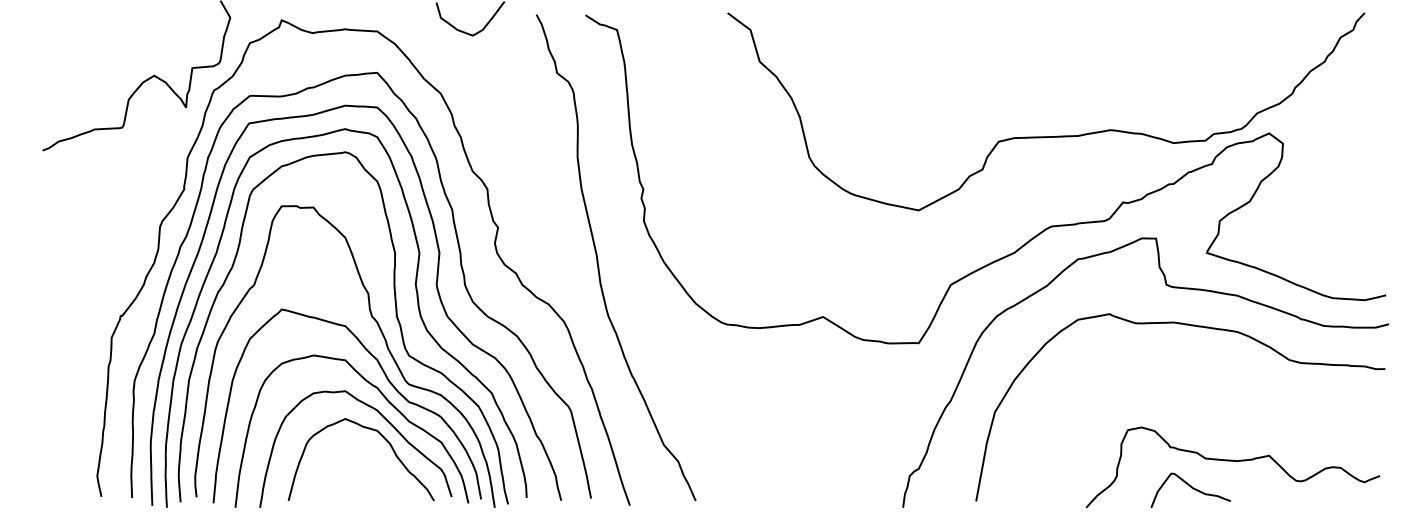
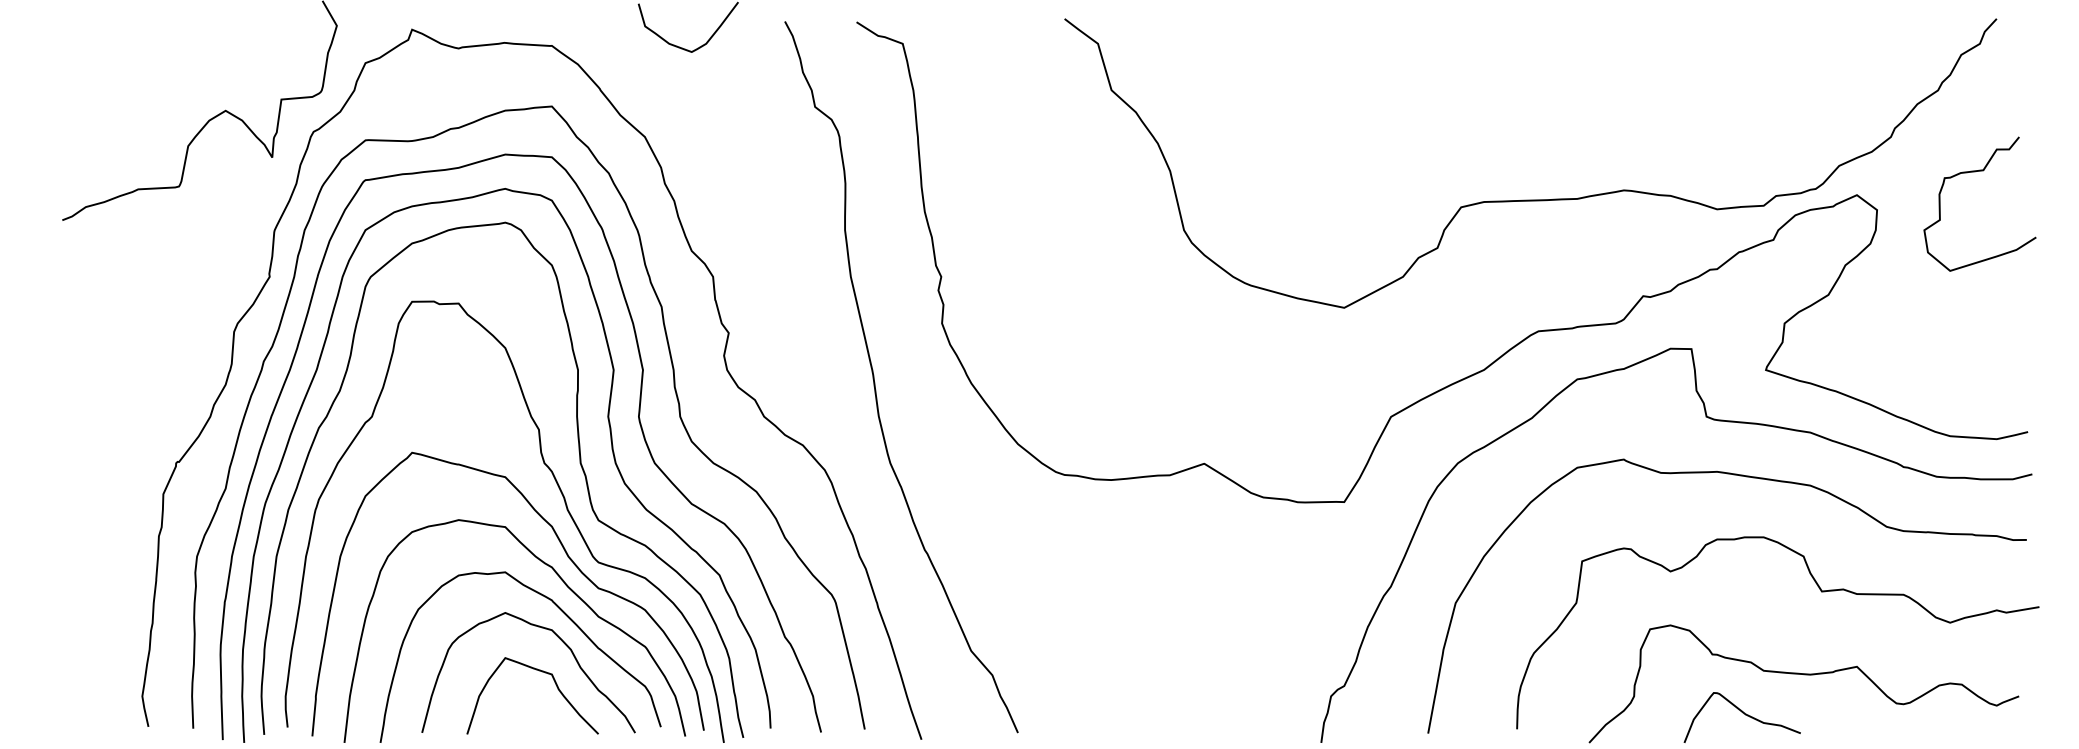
curve: (1349, 118) -> (1974, 173), added
curve: (1243, 403) -> (1819, 590), added
curve: (368, 459) -> (539, 672), added

